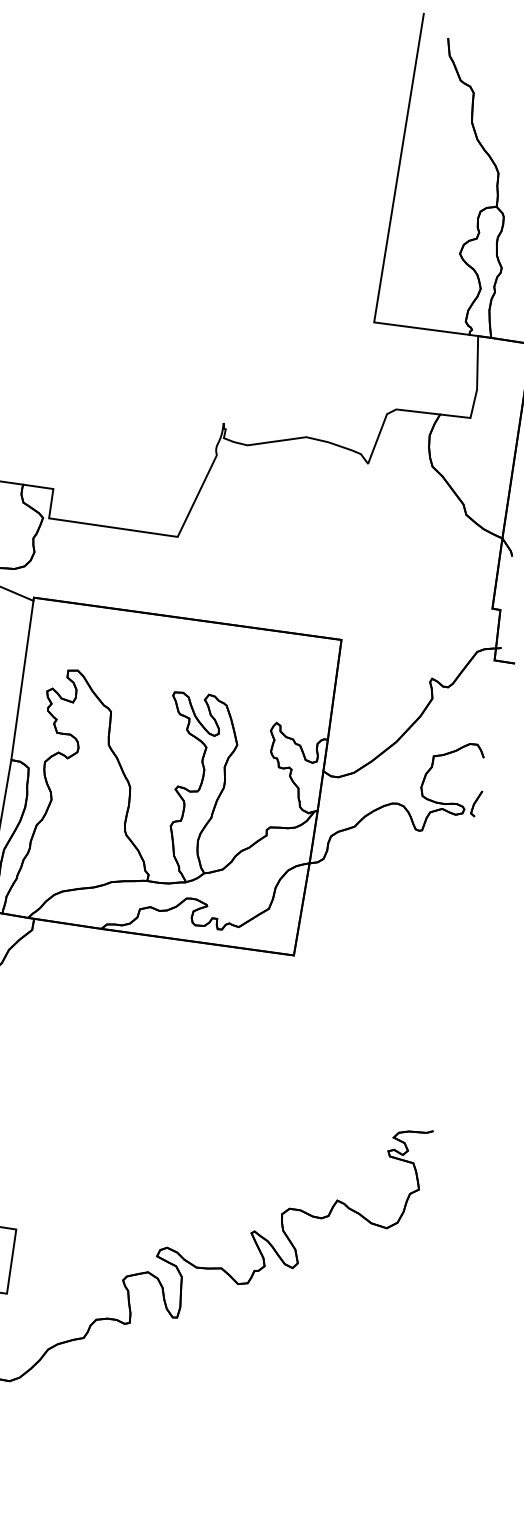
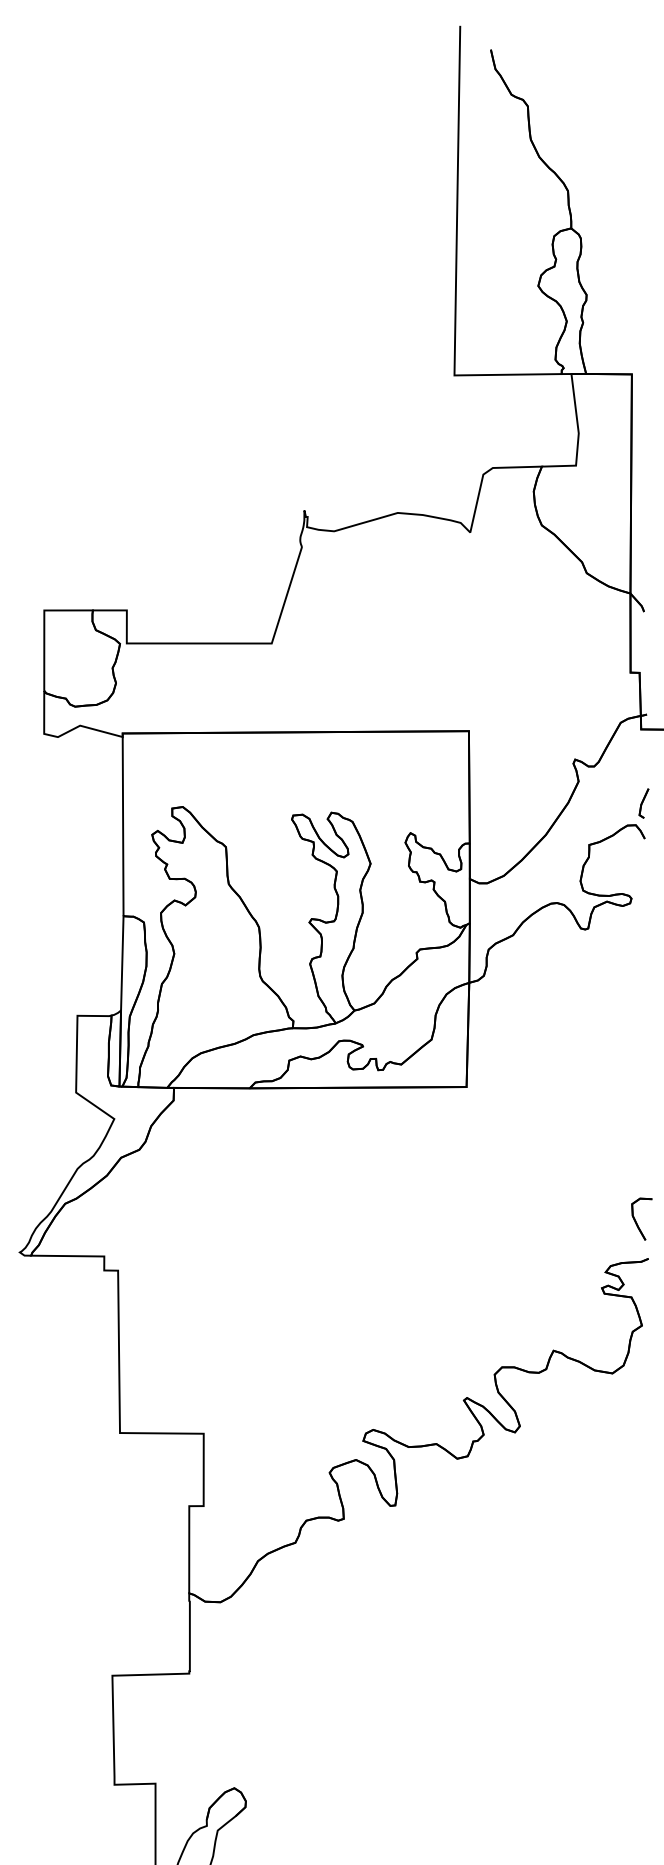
part: (476, 803) -> (643, 803), moved
part: (432, 1094) -> (641, 1218), added

